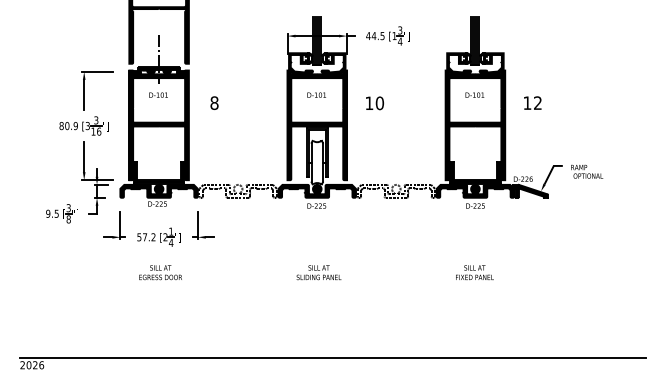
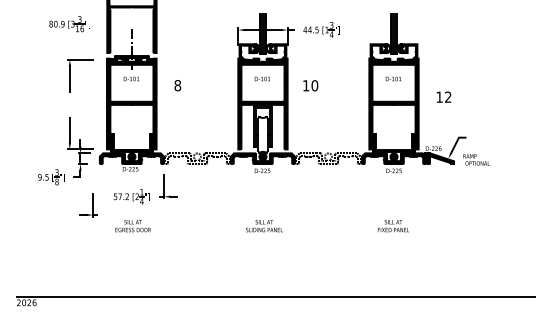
text: (532, 102) -> (443, 96), moved
part: (83, 125) -> (69, 23), moved
text: (587, 171) -> (476, 159), moved
part: (114, 225) -> (88, 205), moved

